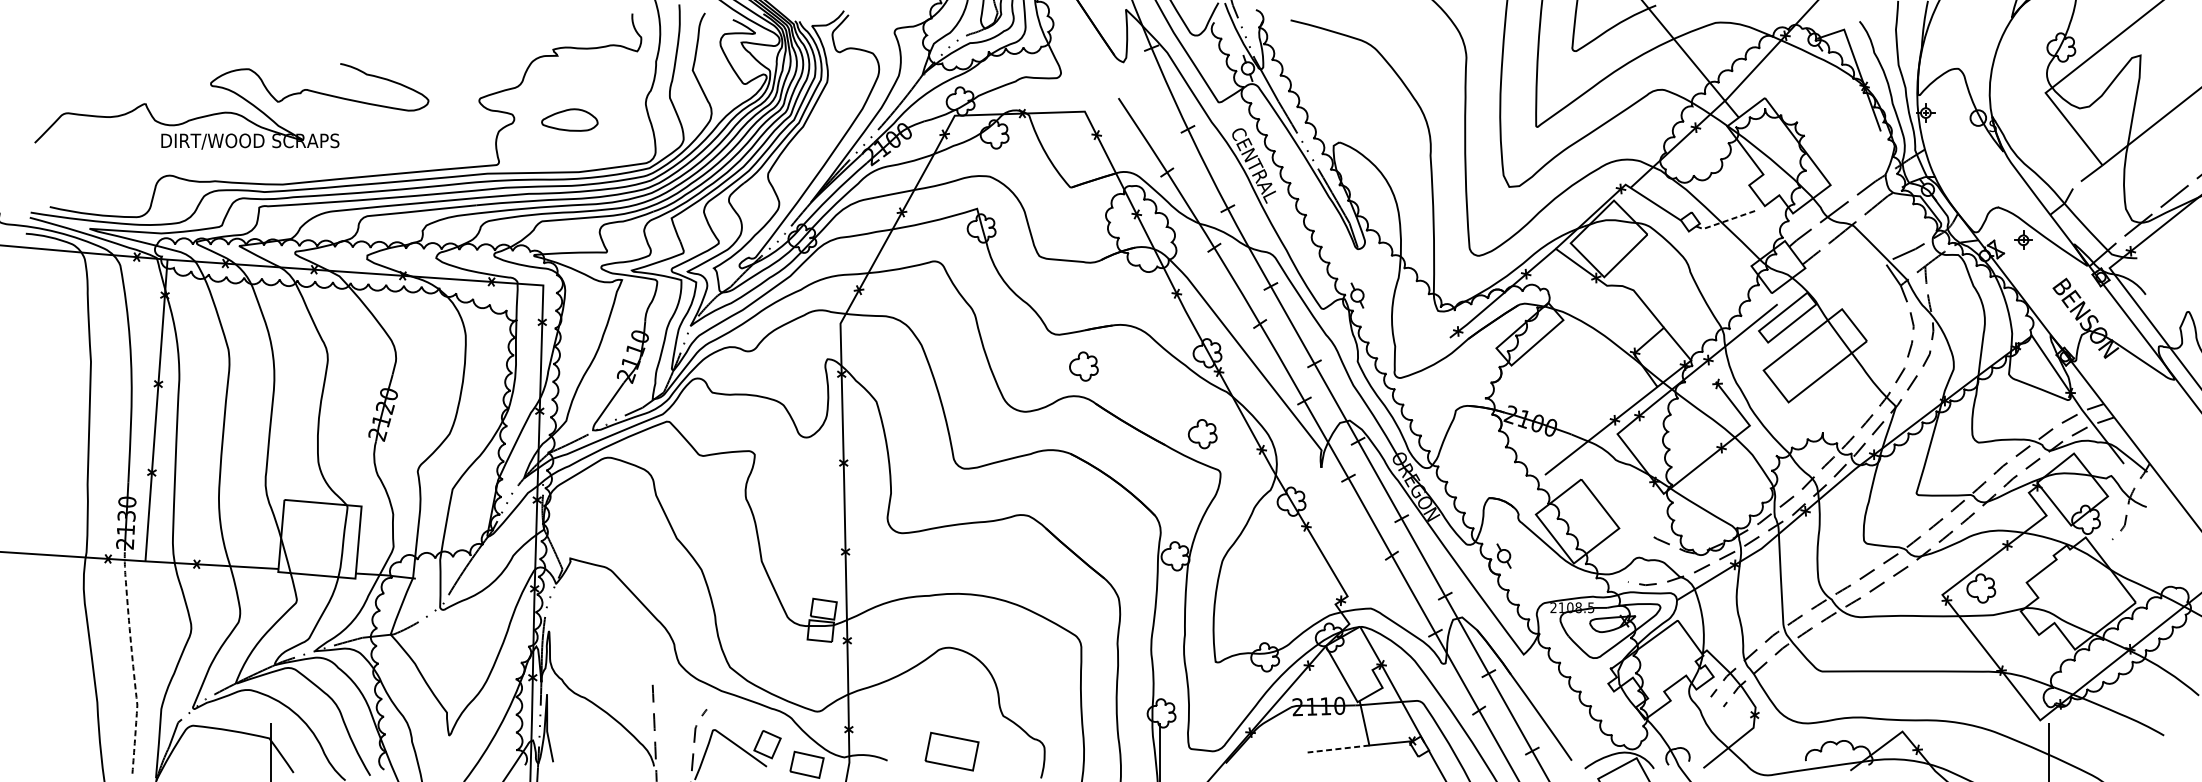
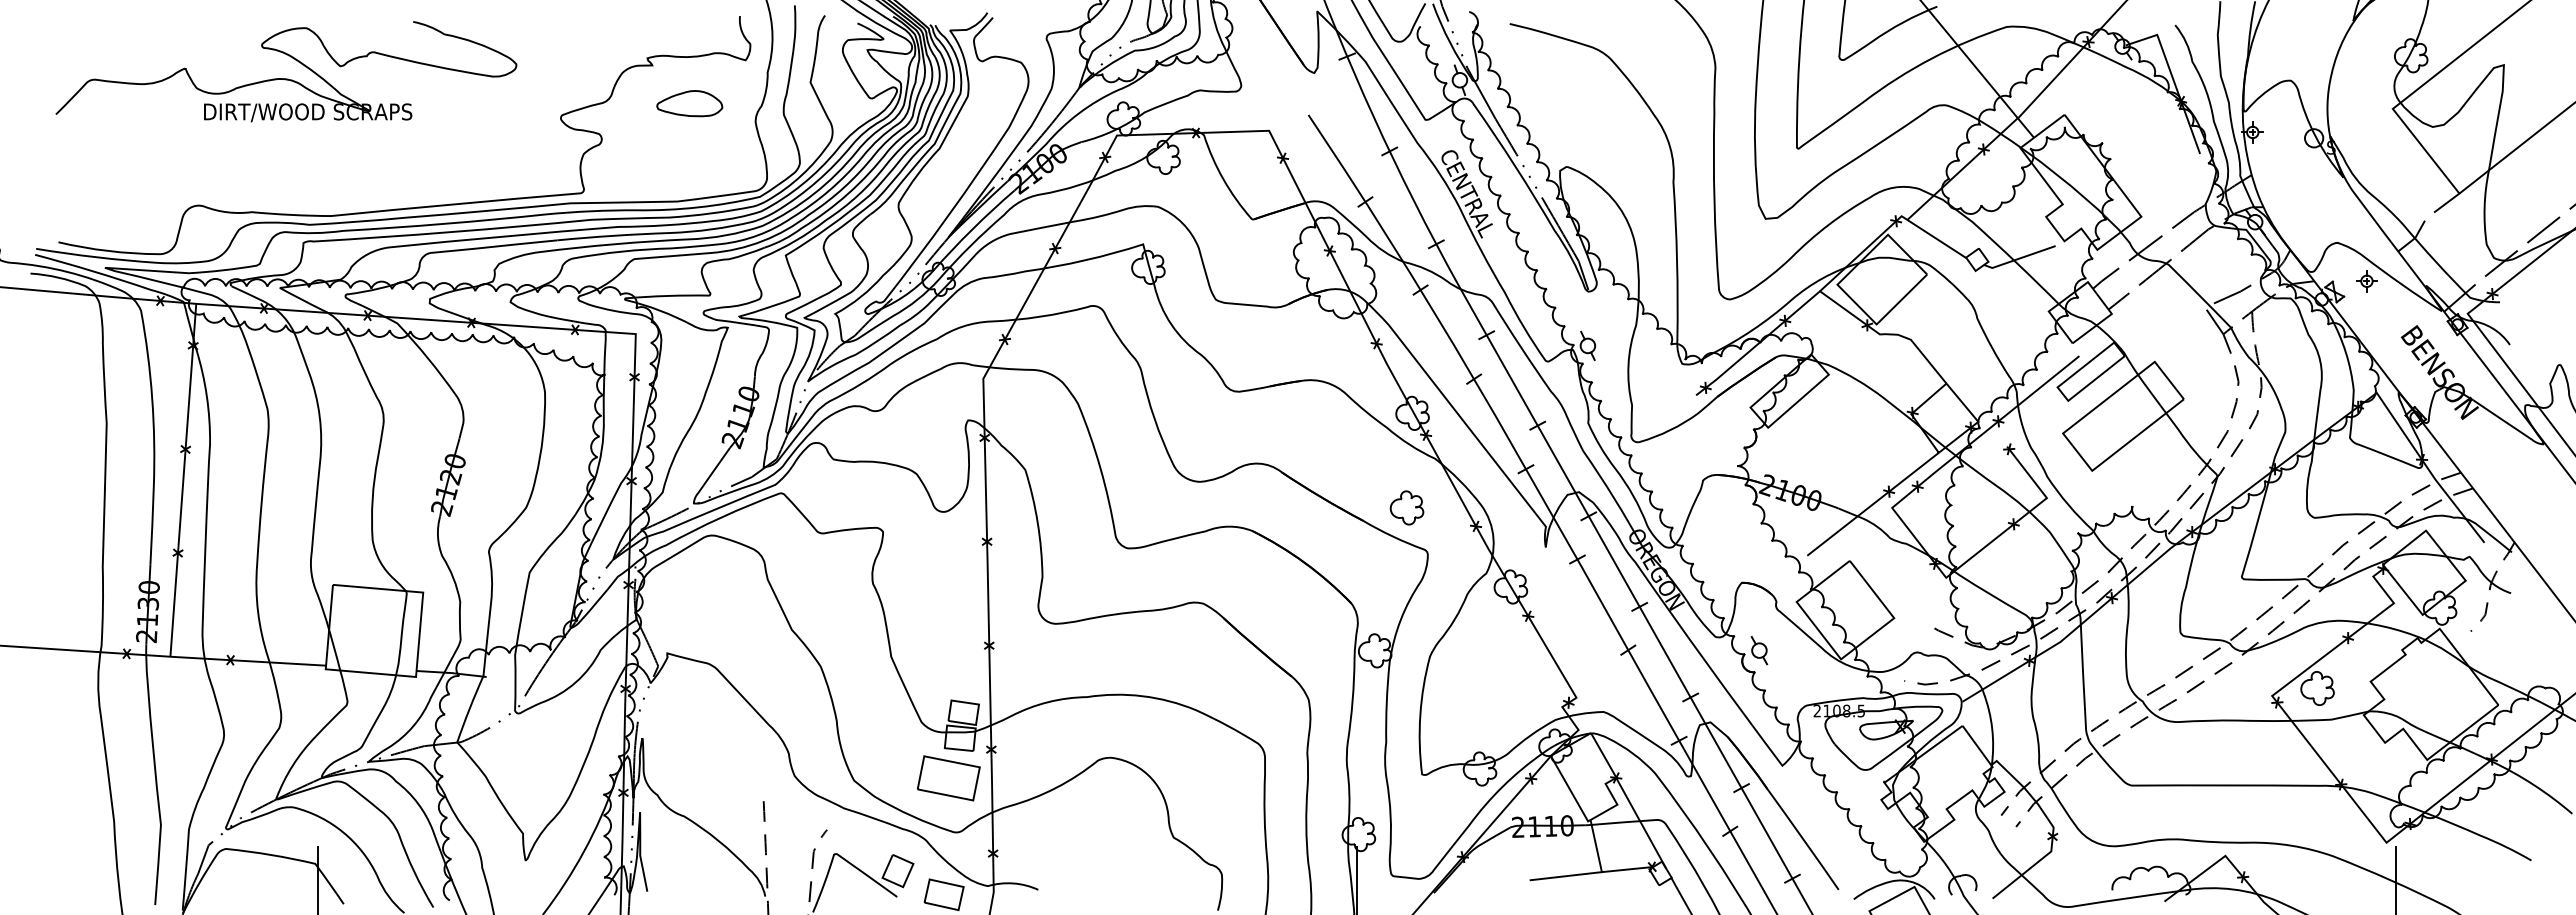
part: (231, 112) -> (286, 78), moved
part: (569, 119) -> (689, 103), moved
line: (1726, 220) -> (2019, 258), dashed -> solid
part: (1083, 366) -> (1267, 428), removed
line: (132, 661) -> (155, 773), dashed -> solid
line: (1338, 749) -> (1565, 876), dashed -> solid
part: (951, 751) -> (948, 778), moved

